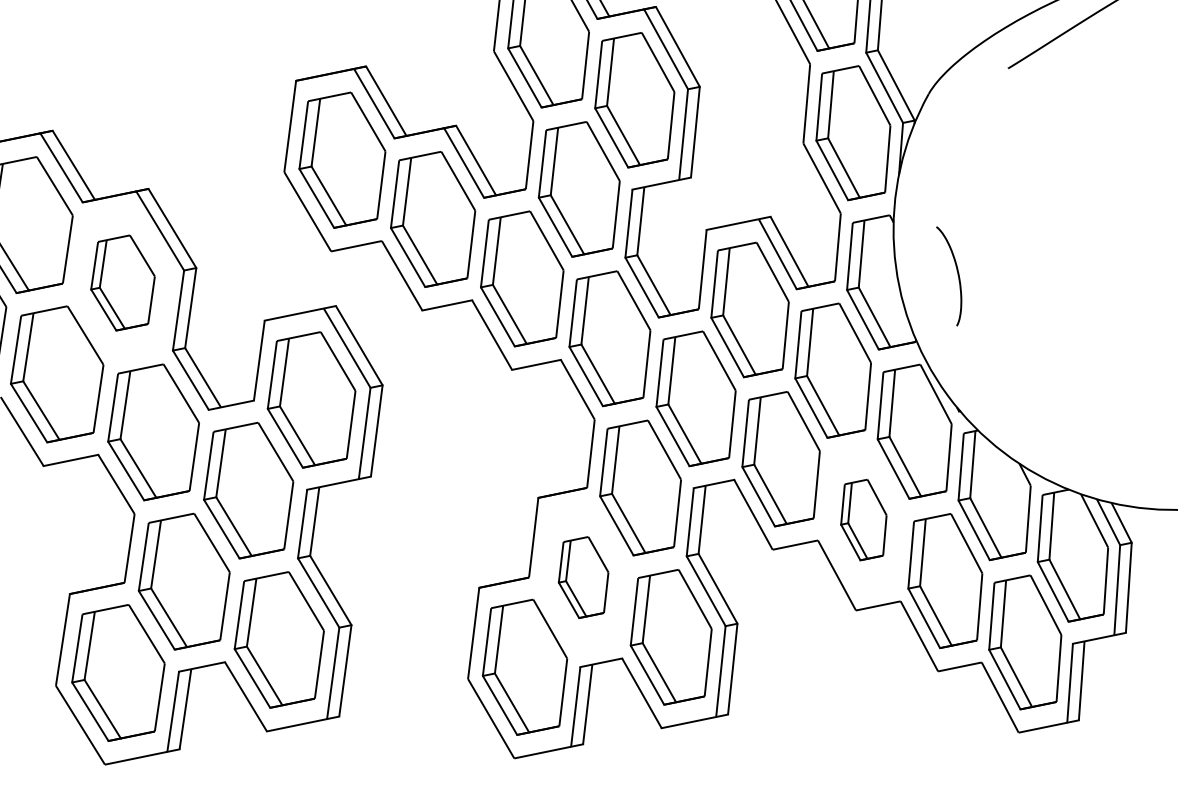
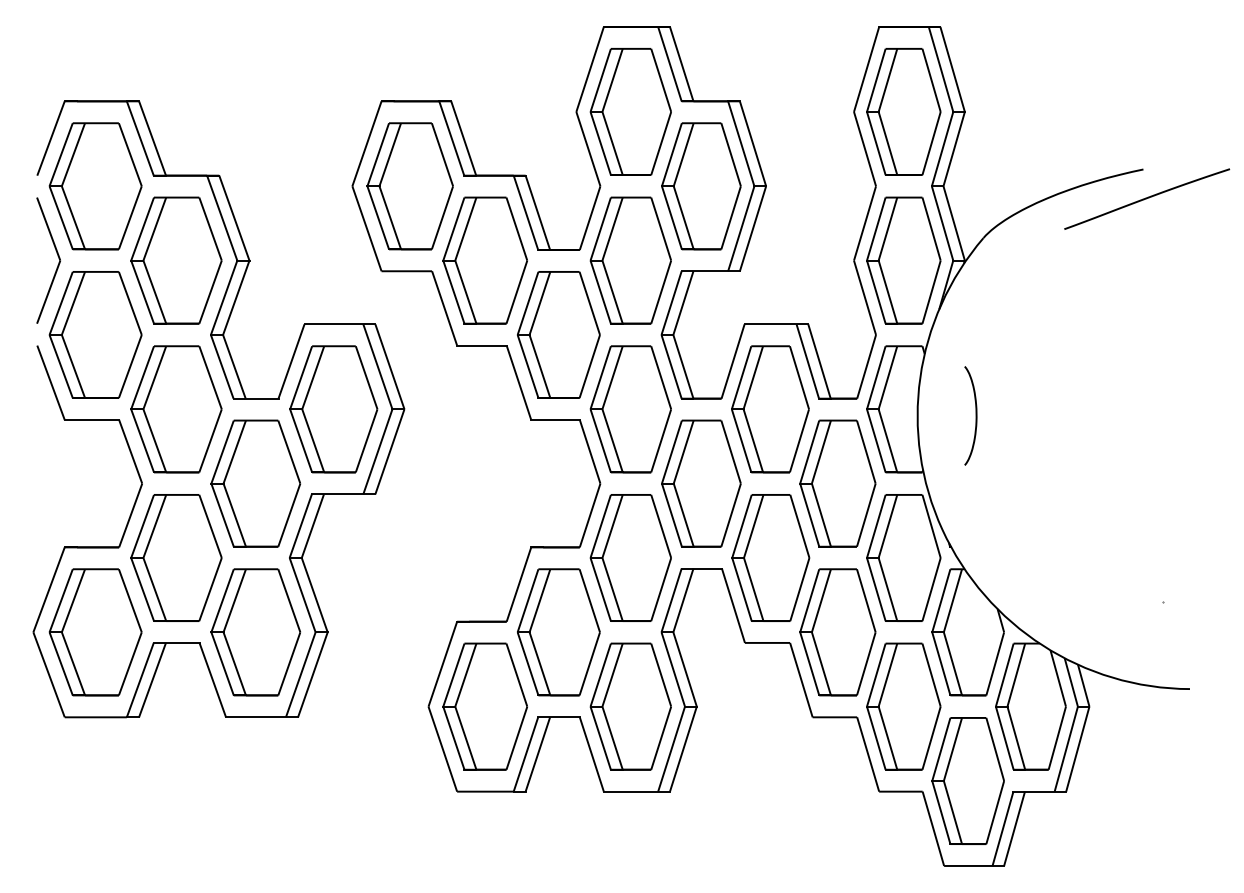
part: (123, 282) -> (176, 260), size x1.43
part: (863, 520) -> (837, 632), size x1.67
part: (583, 577) -> (558, 632), size x1.67

